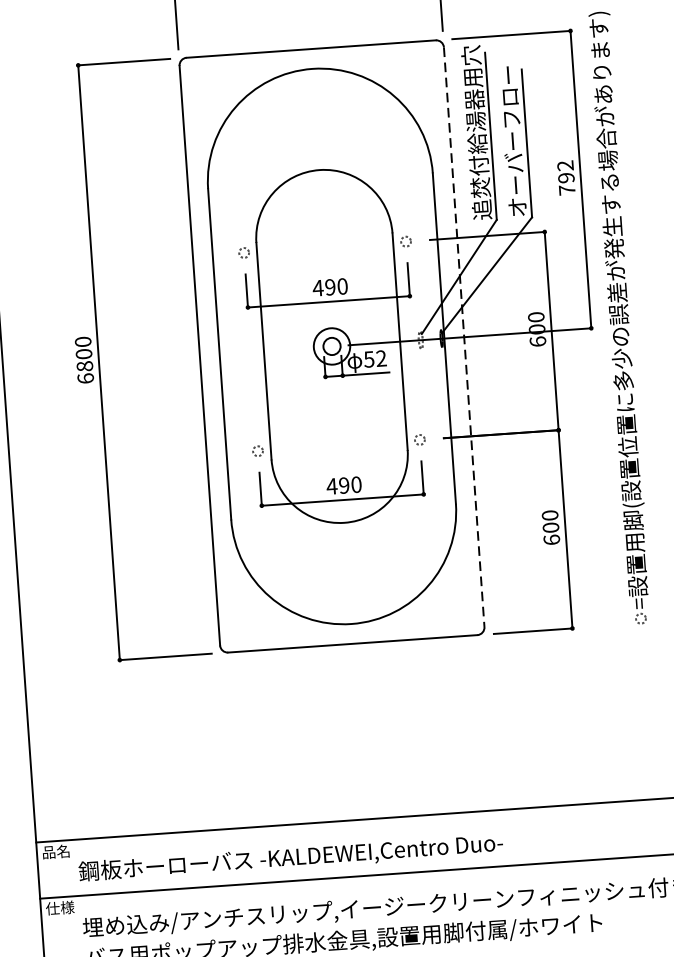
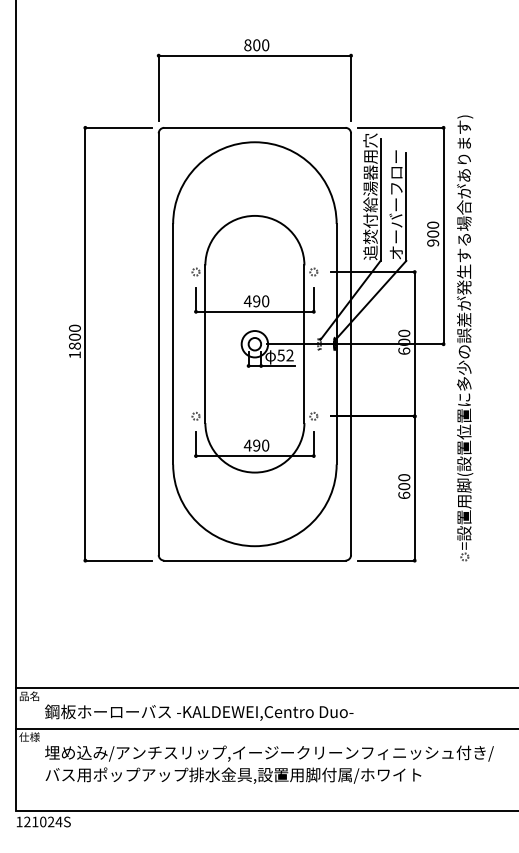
text: (566, 177) -> (433, 233), 792 -> 900
line: (464, 337) -> (351, 344), dashed -> solid
text: (85, 377) -> (74, 354), 6800 -> 1800

